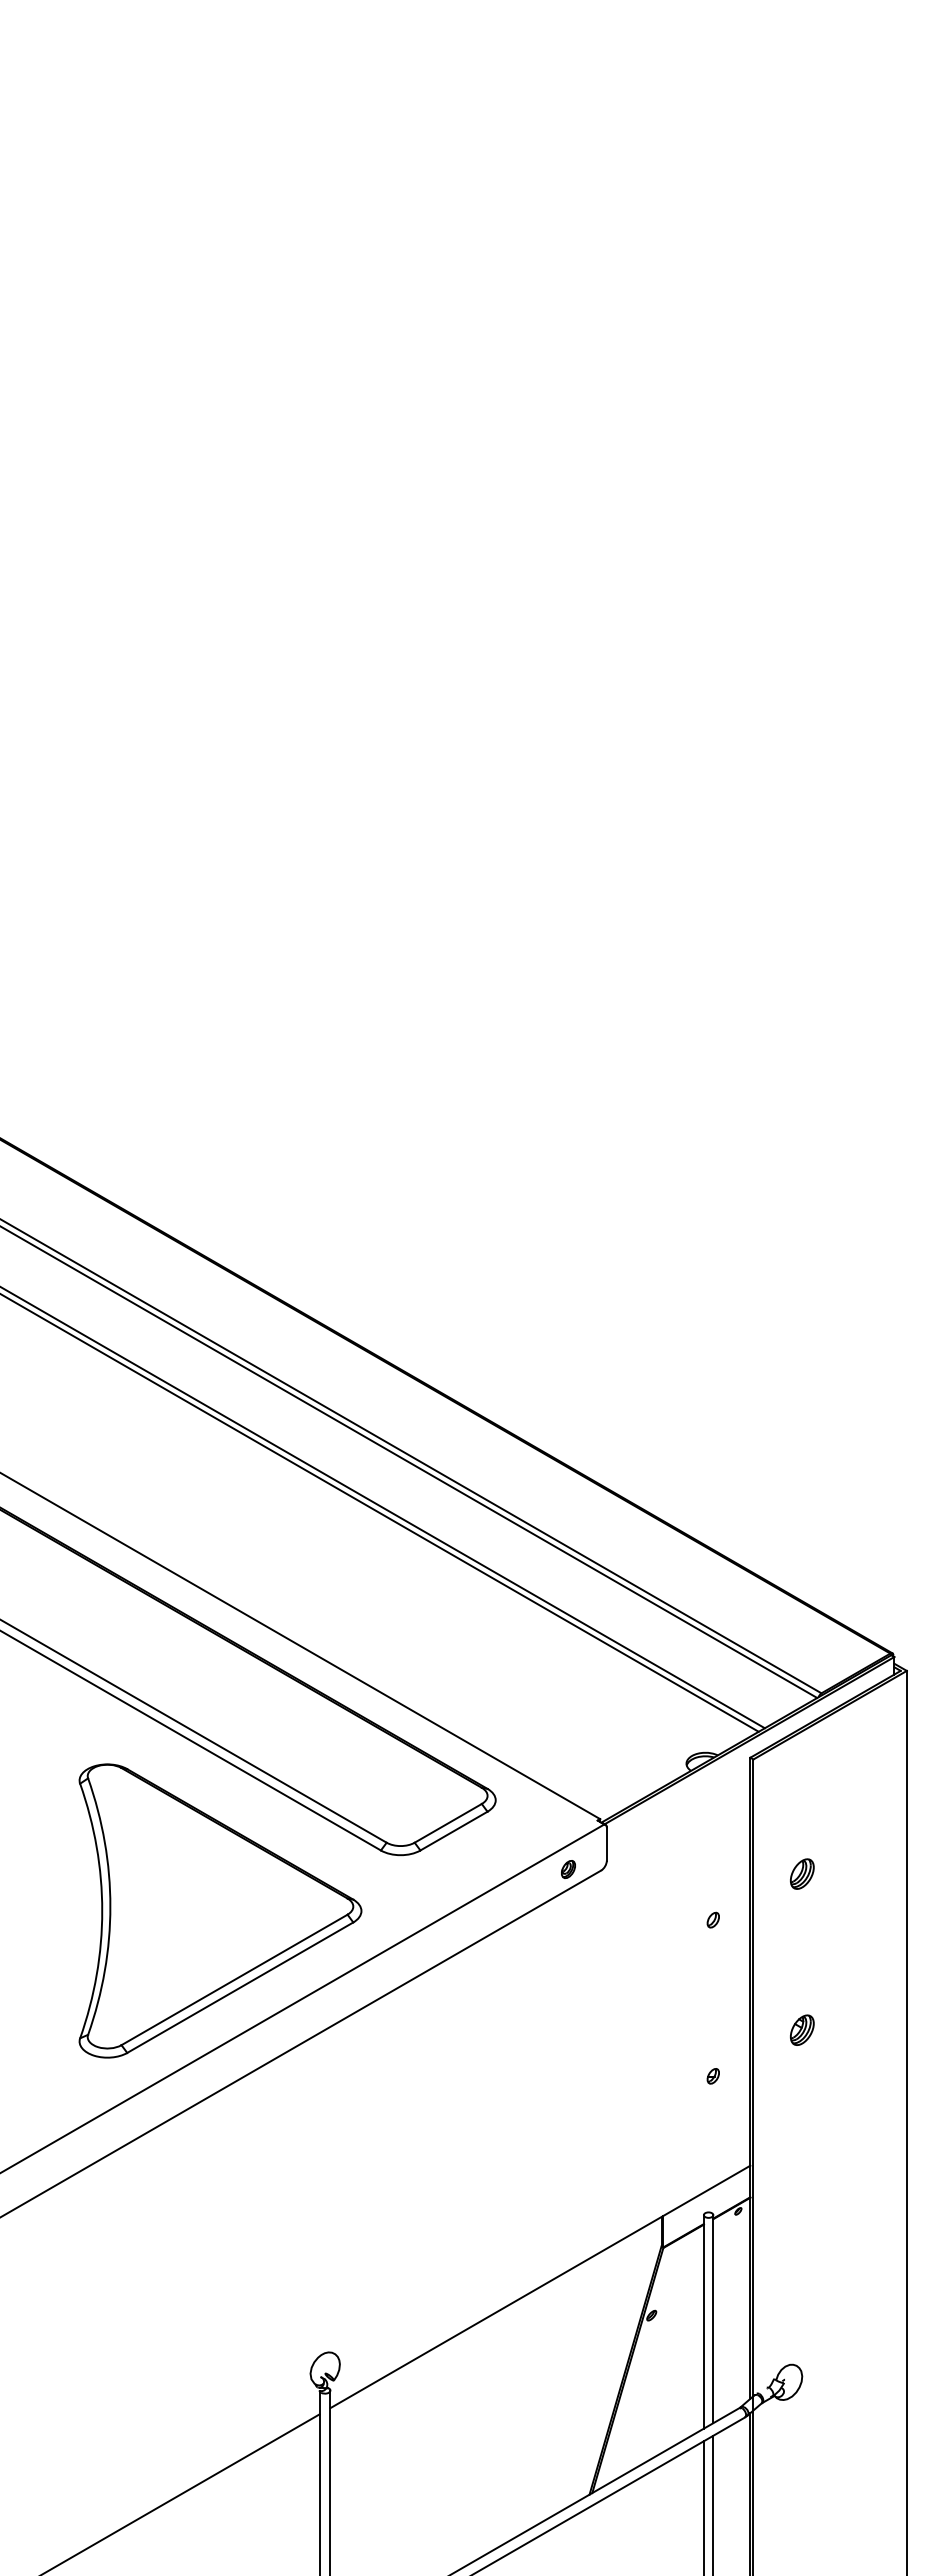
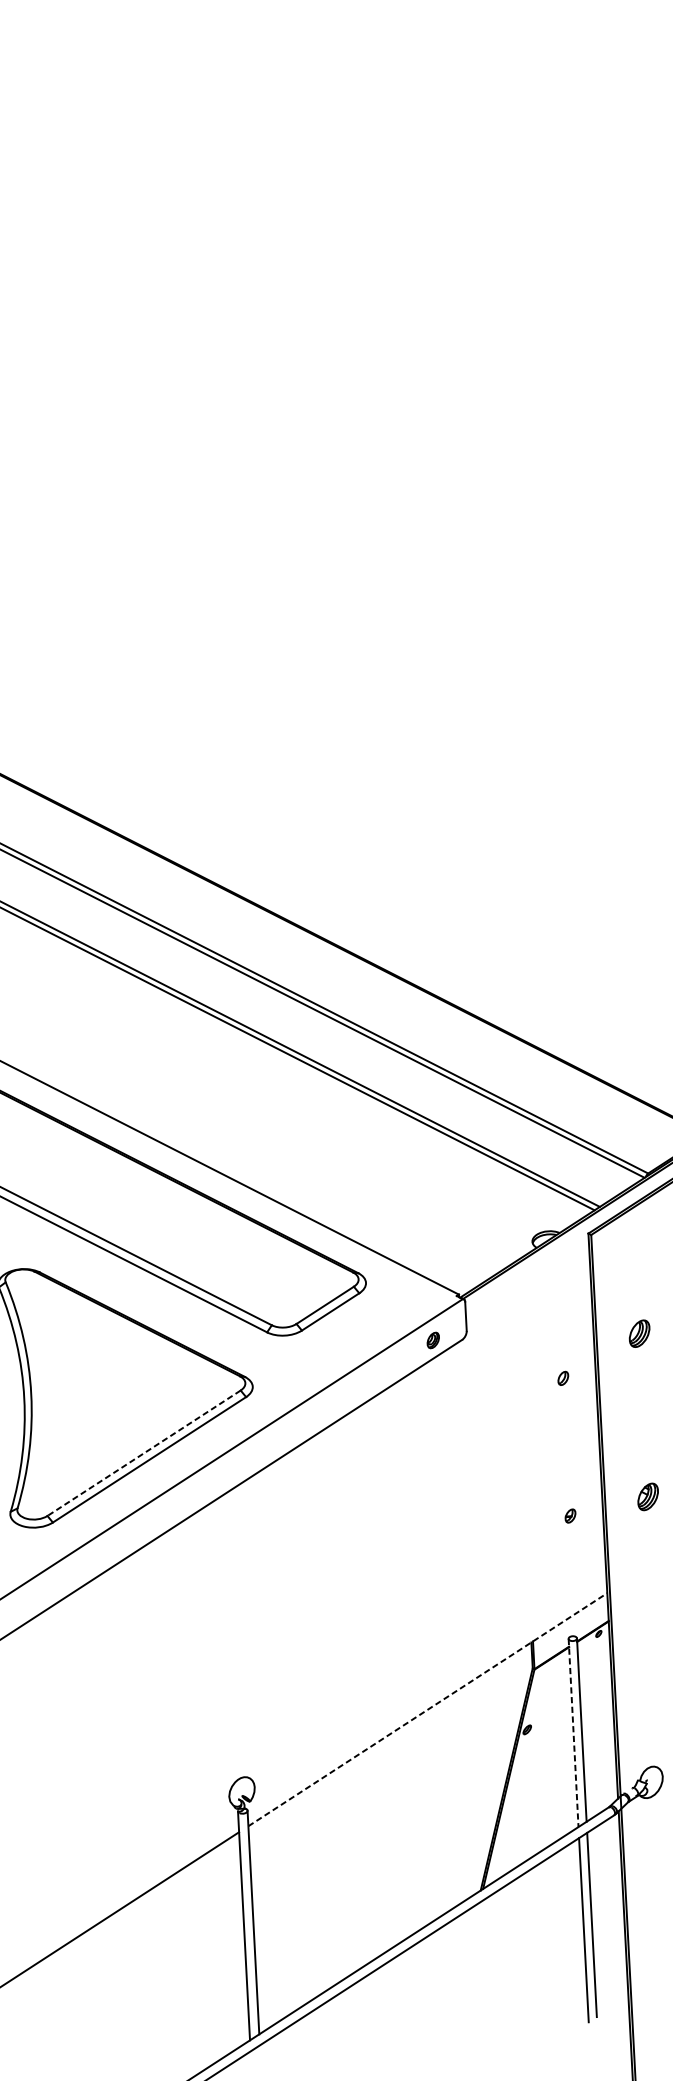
line: (234, 1979) -> (144, 1452), solid -> dashed
part: (802, 2029) -> (648, 1496), moved
line: (540, 2286) -> (427, 1709), solid -> dashed
line: (703, 2321) -> (573, 1732), solid -> dashed

